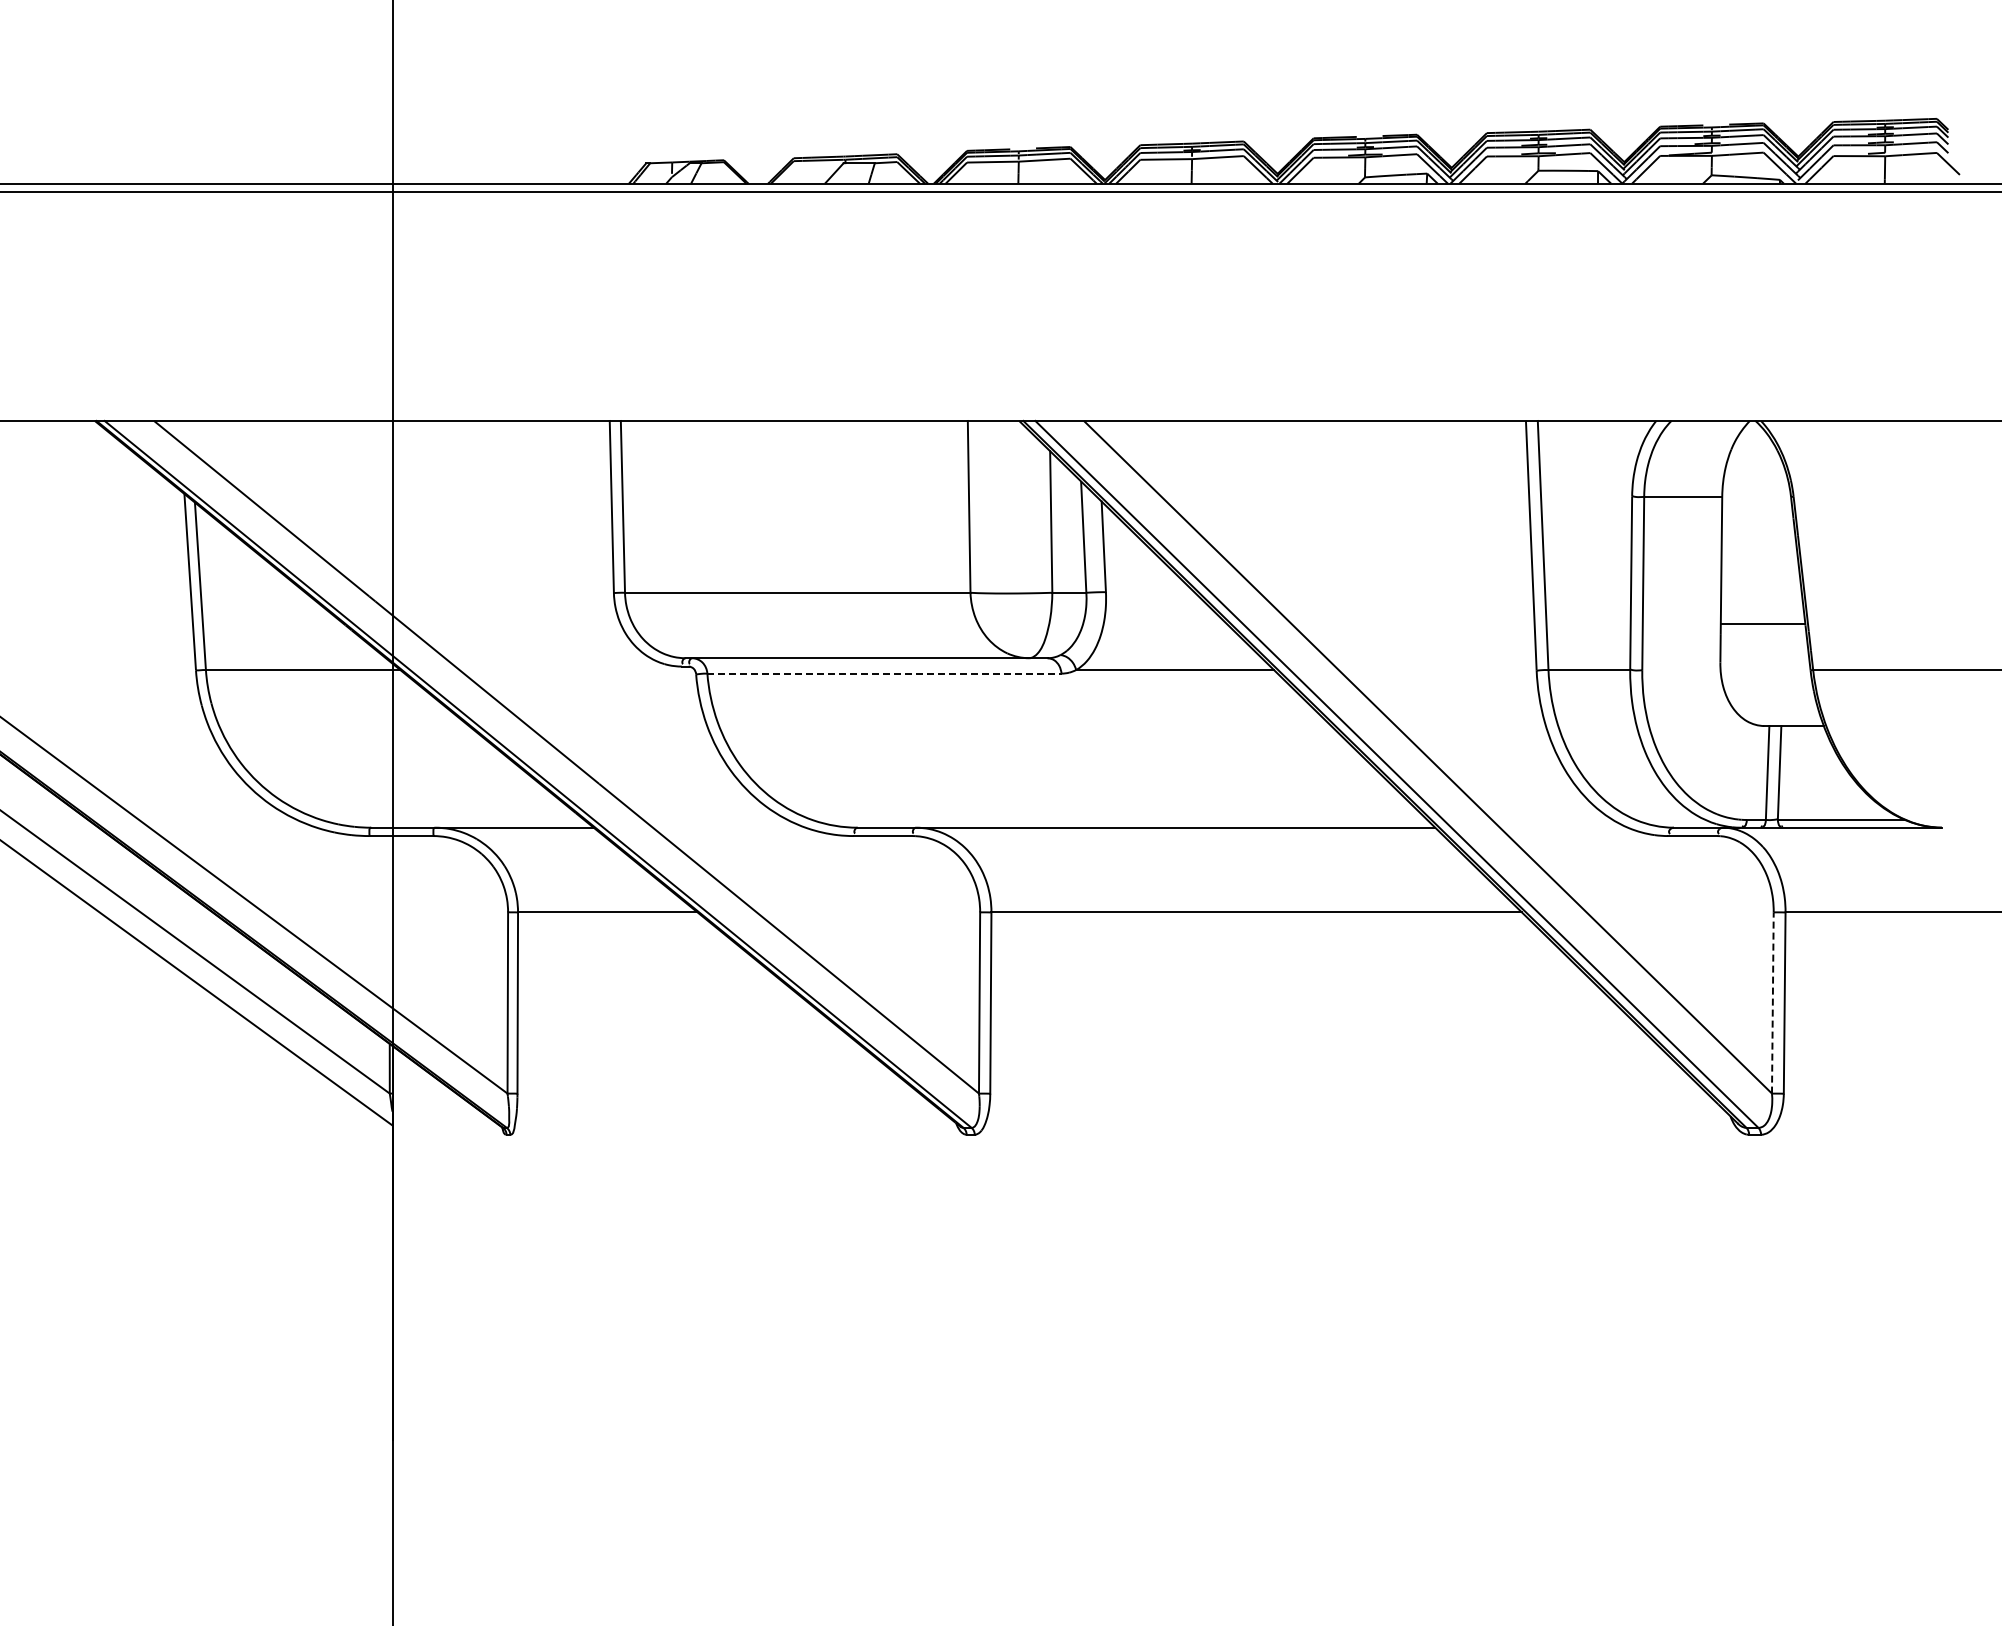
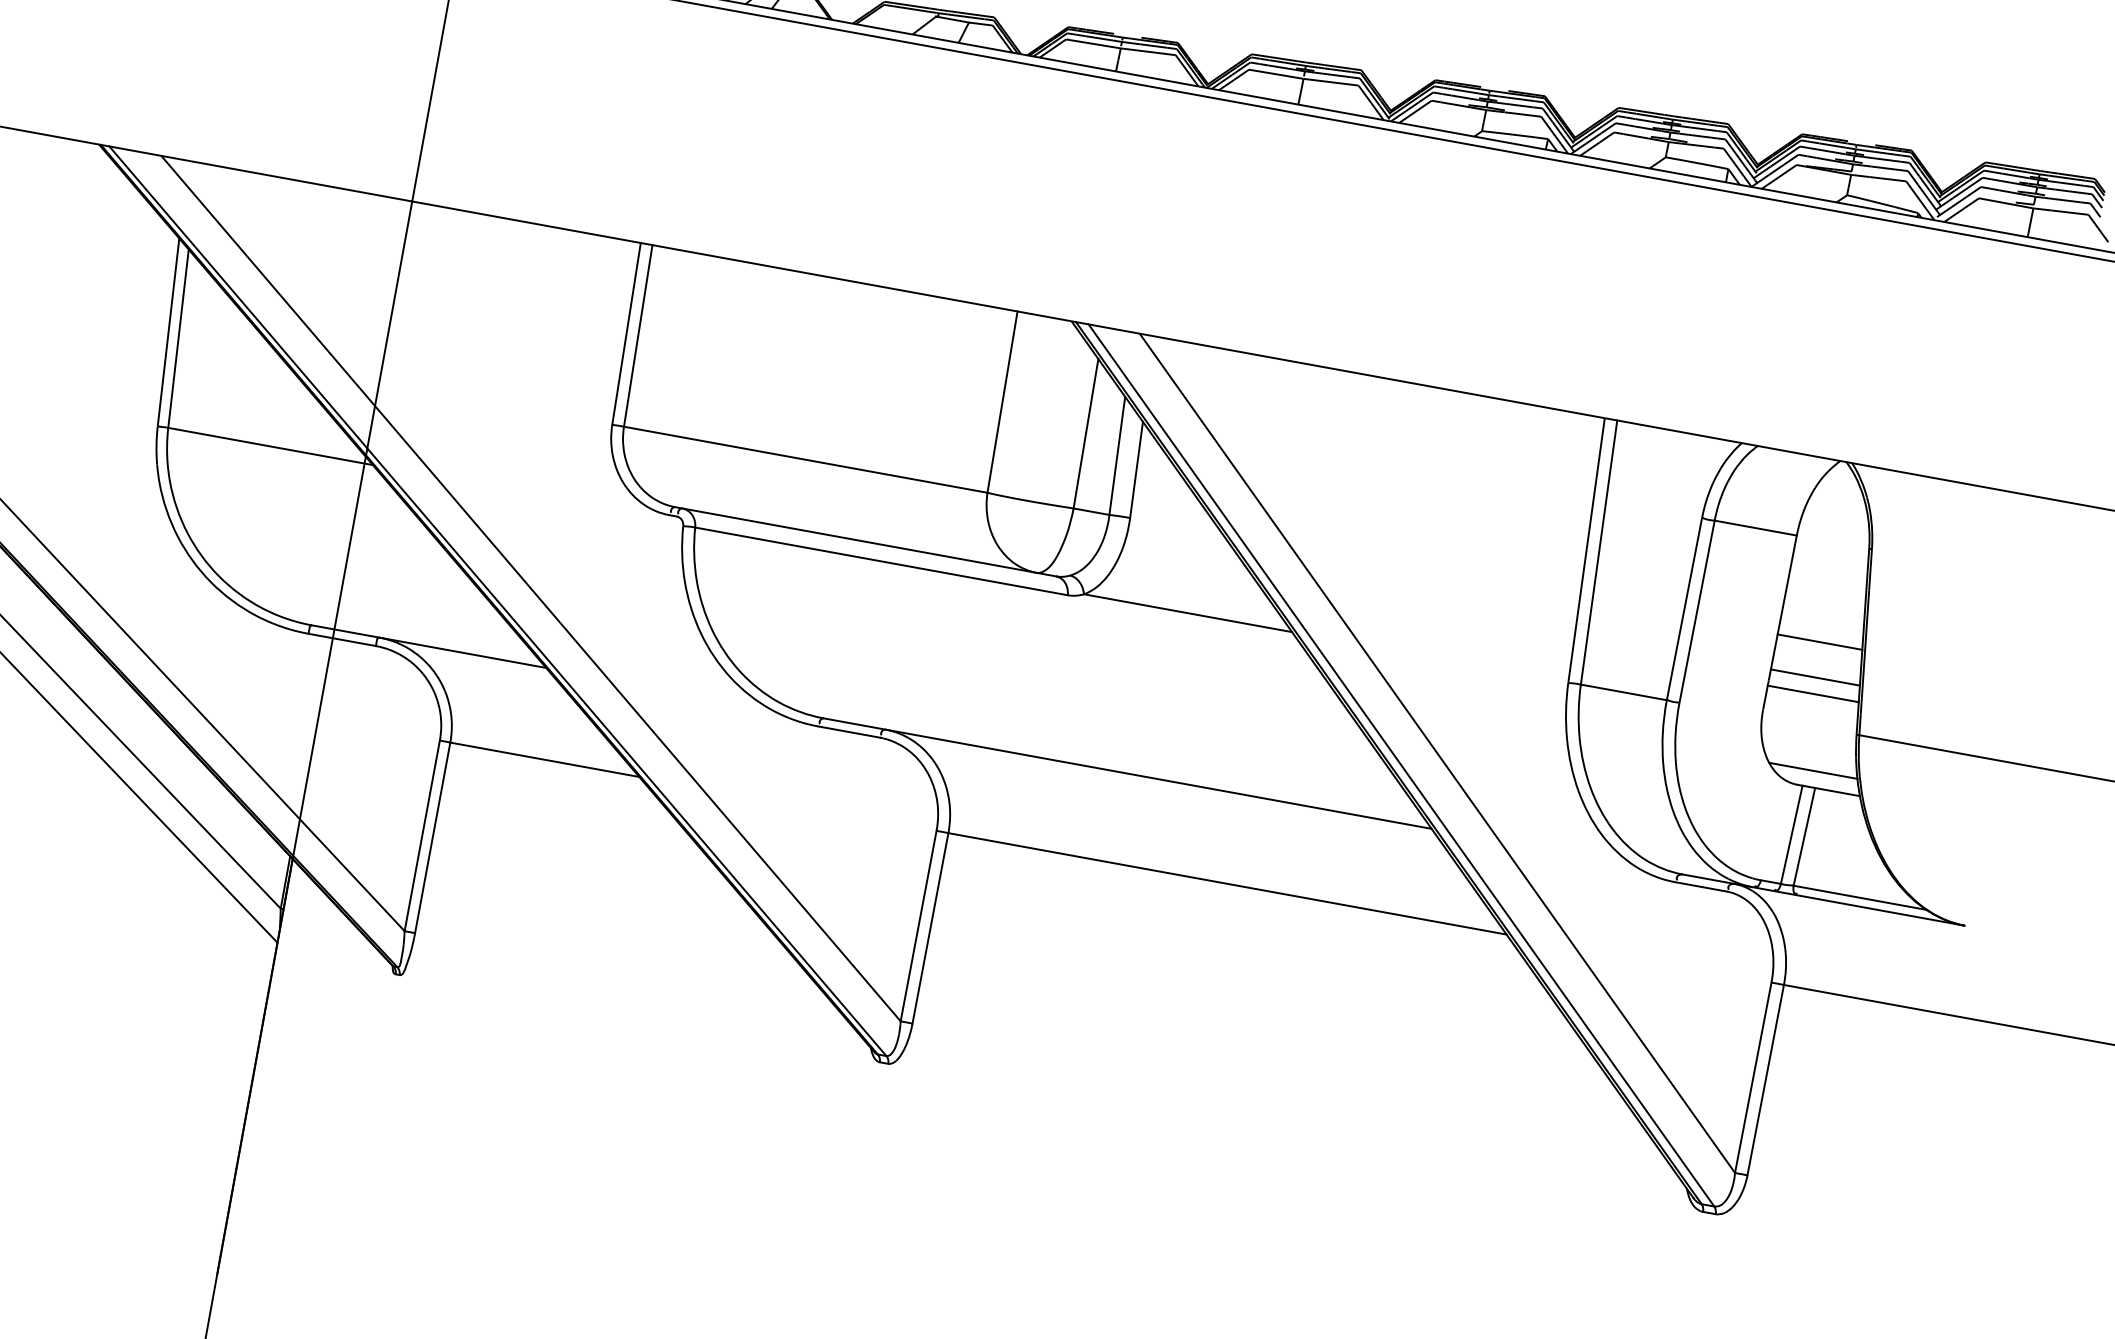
line: (1761, 591) -> (1820, 642), added
line: (1763, 639) -> (1812, 693), added
line: (884, 673) -> (881, 561), dashed -> solid
line: (1776, 710) -> (1813, 770), added
line: (1772, 1002) -> (1753, 1077), dashed -> solid

